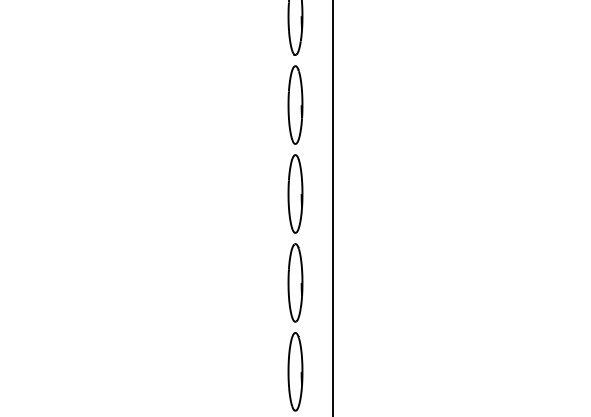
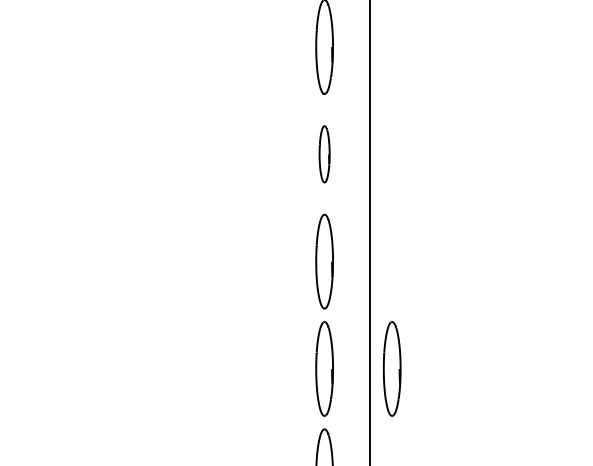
part: (295, 104) -> (324, 153), size x0.6
part: (351, 282) -> (392, 368), added

